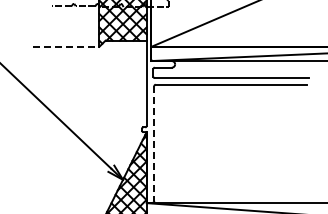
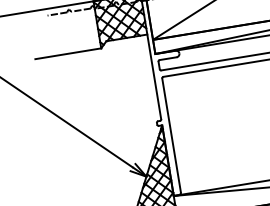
line: (66, 46) -> (68, 53), dashed -> solid
line: (154, 143) -> (171, 135), dashed -> solid

